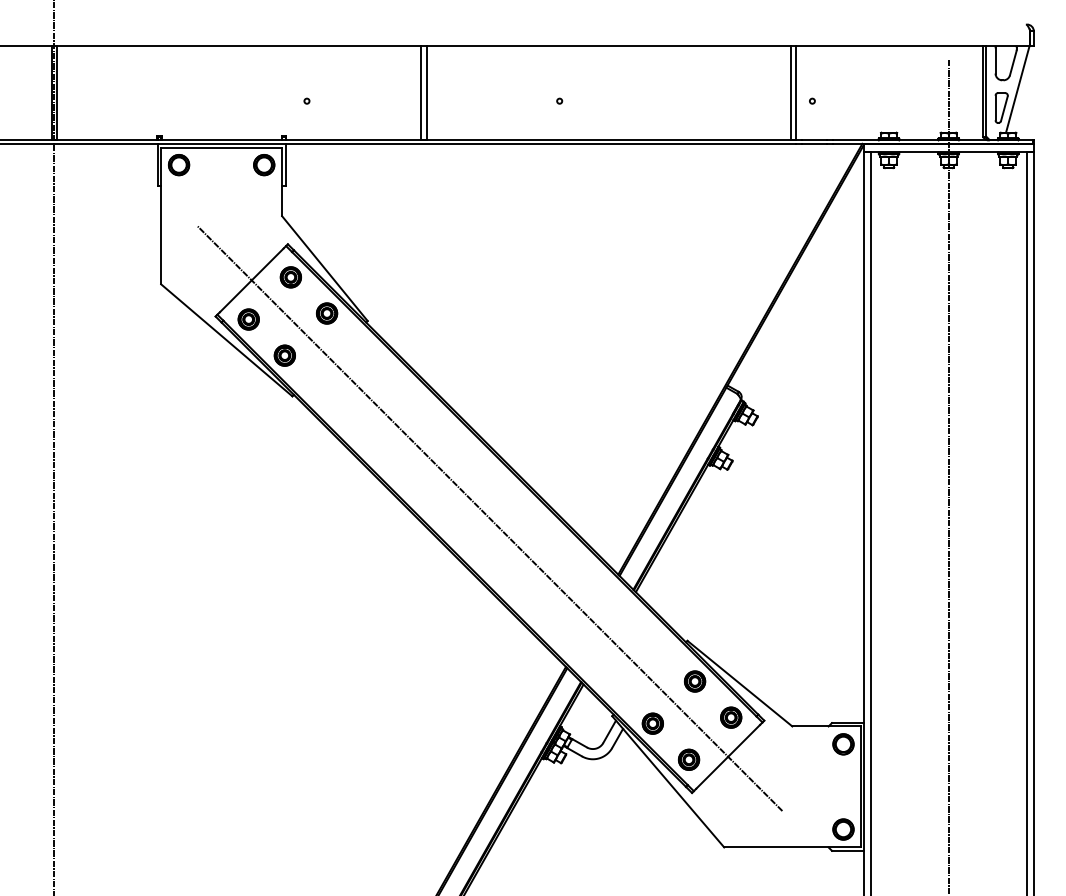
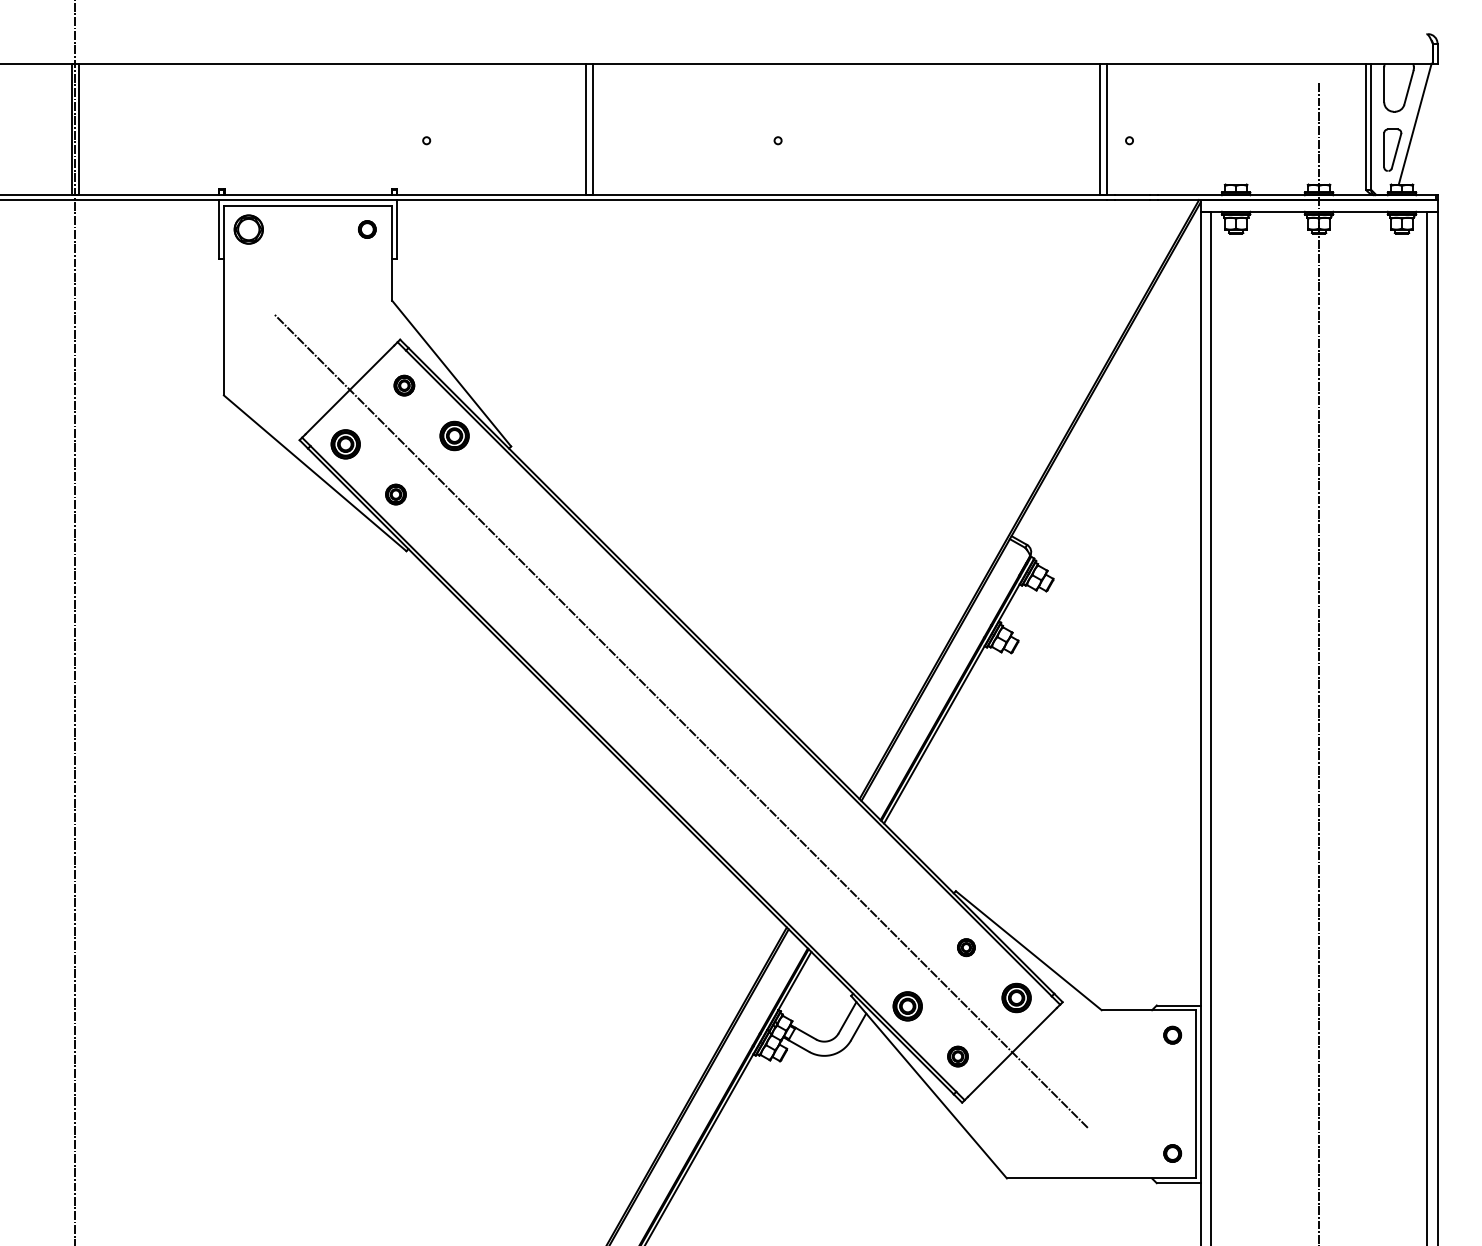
part: (264, 165) -> (367, 229), size x0.6
part: (291, 277) -> (404, 385), size x0.7
part: (284, 355) -> (395, 494), size x0.7
part: (695, 681) -> (966, 947), size x0.6
part: (843, 744) -> (1172, 1035), size x0.6
part: (688, 759) -> (957, 1056), size x0.7
part: (843, 829) -> (1172, 1153), size x0.6

